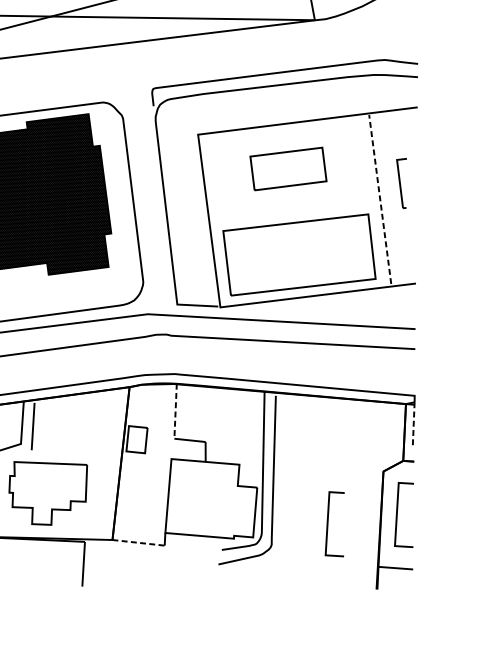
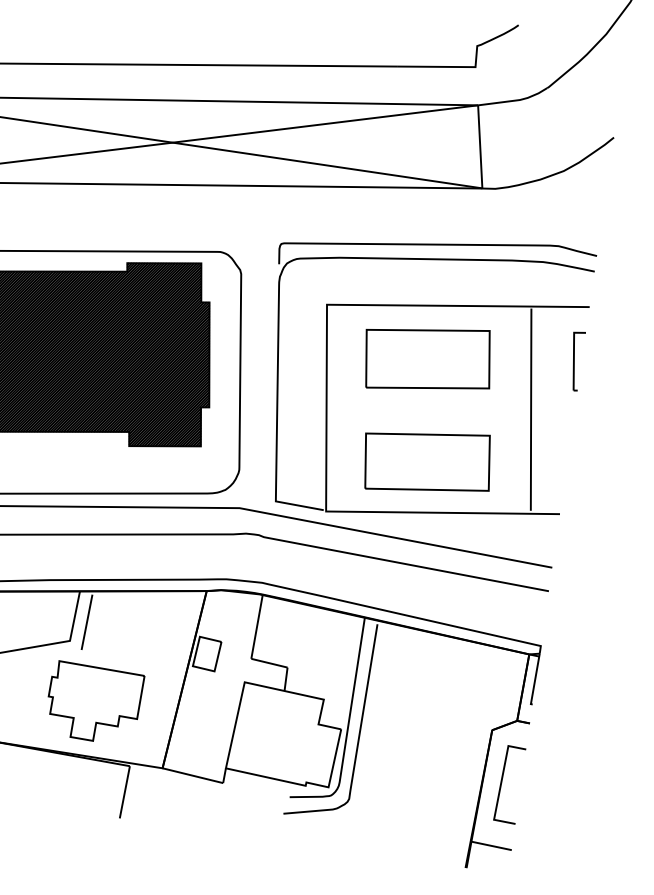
part: (288, 169) -> (427, 359), size x1.43
part: (403, 183) -> (578, 361), moved
line: (380, 199) -> (531, 409), dashed -> solid
part: (299, 254) -> (427, 461), size x0.71
line: (175, 411) -> (257, 626), dashed -> solid
line: (413, 425) -> (534, 680), dashed -> solid
line: (328, 523) -> (419, 782), removed
line: (139, 542) -> (193, 775), dashed -> solid

